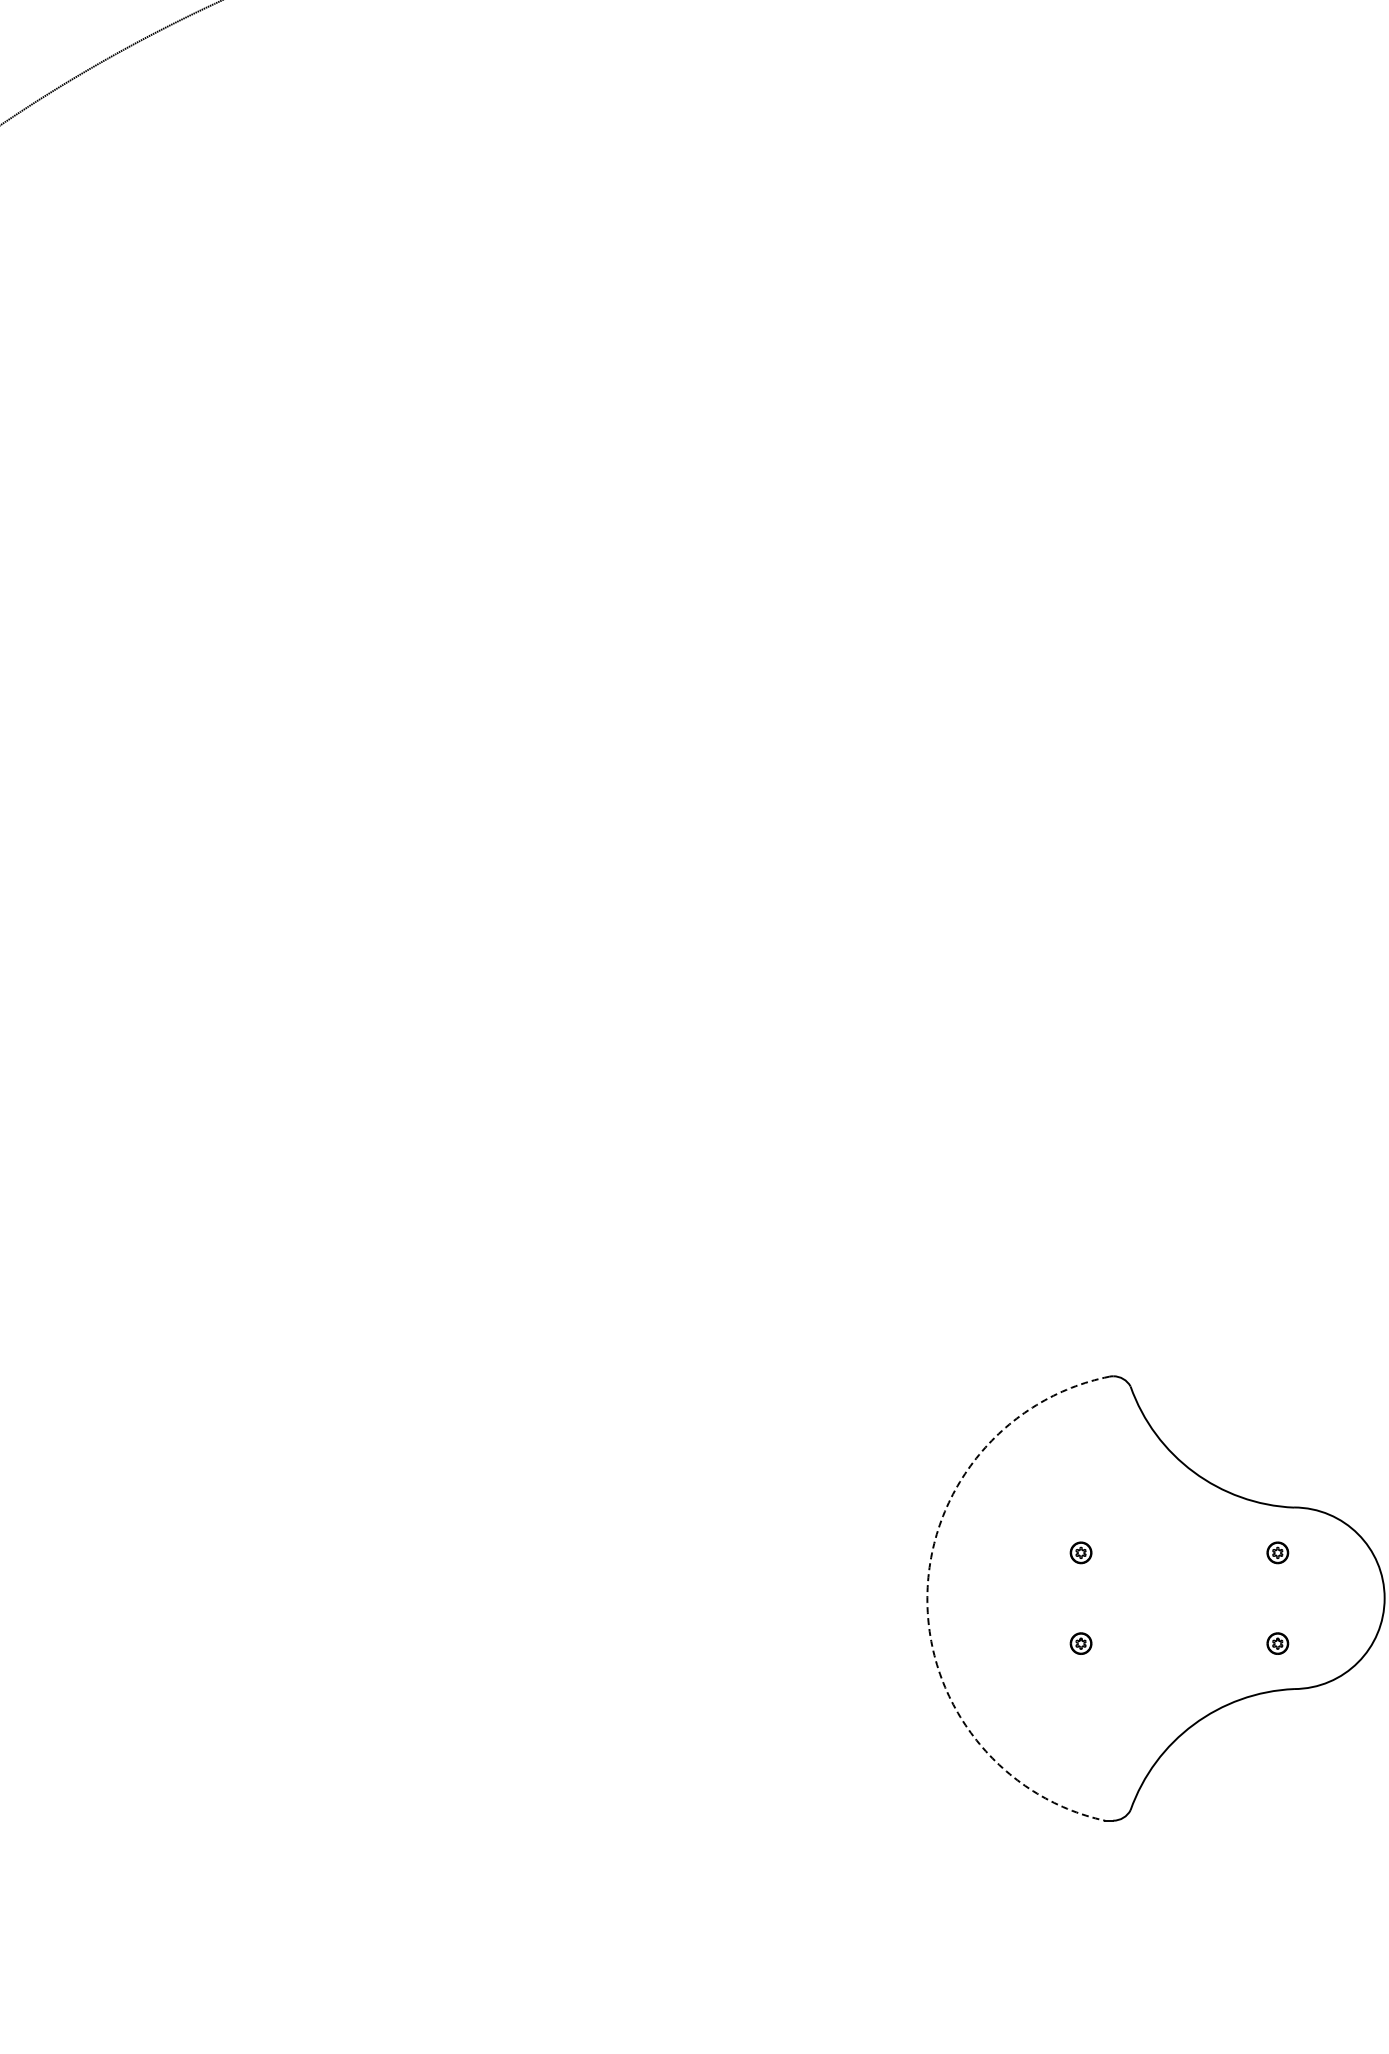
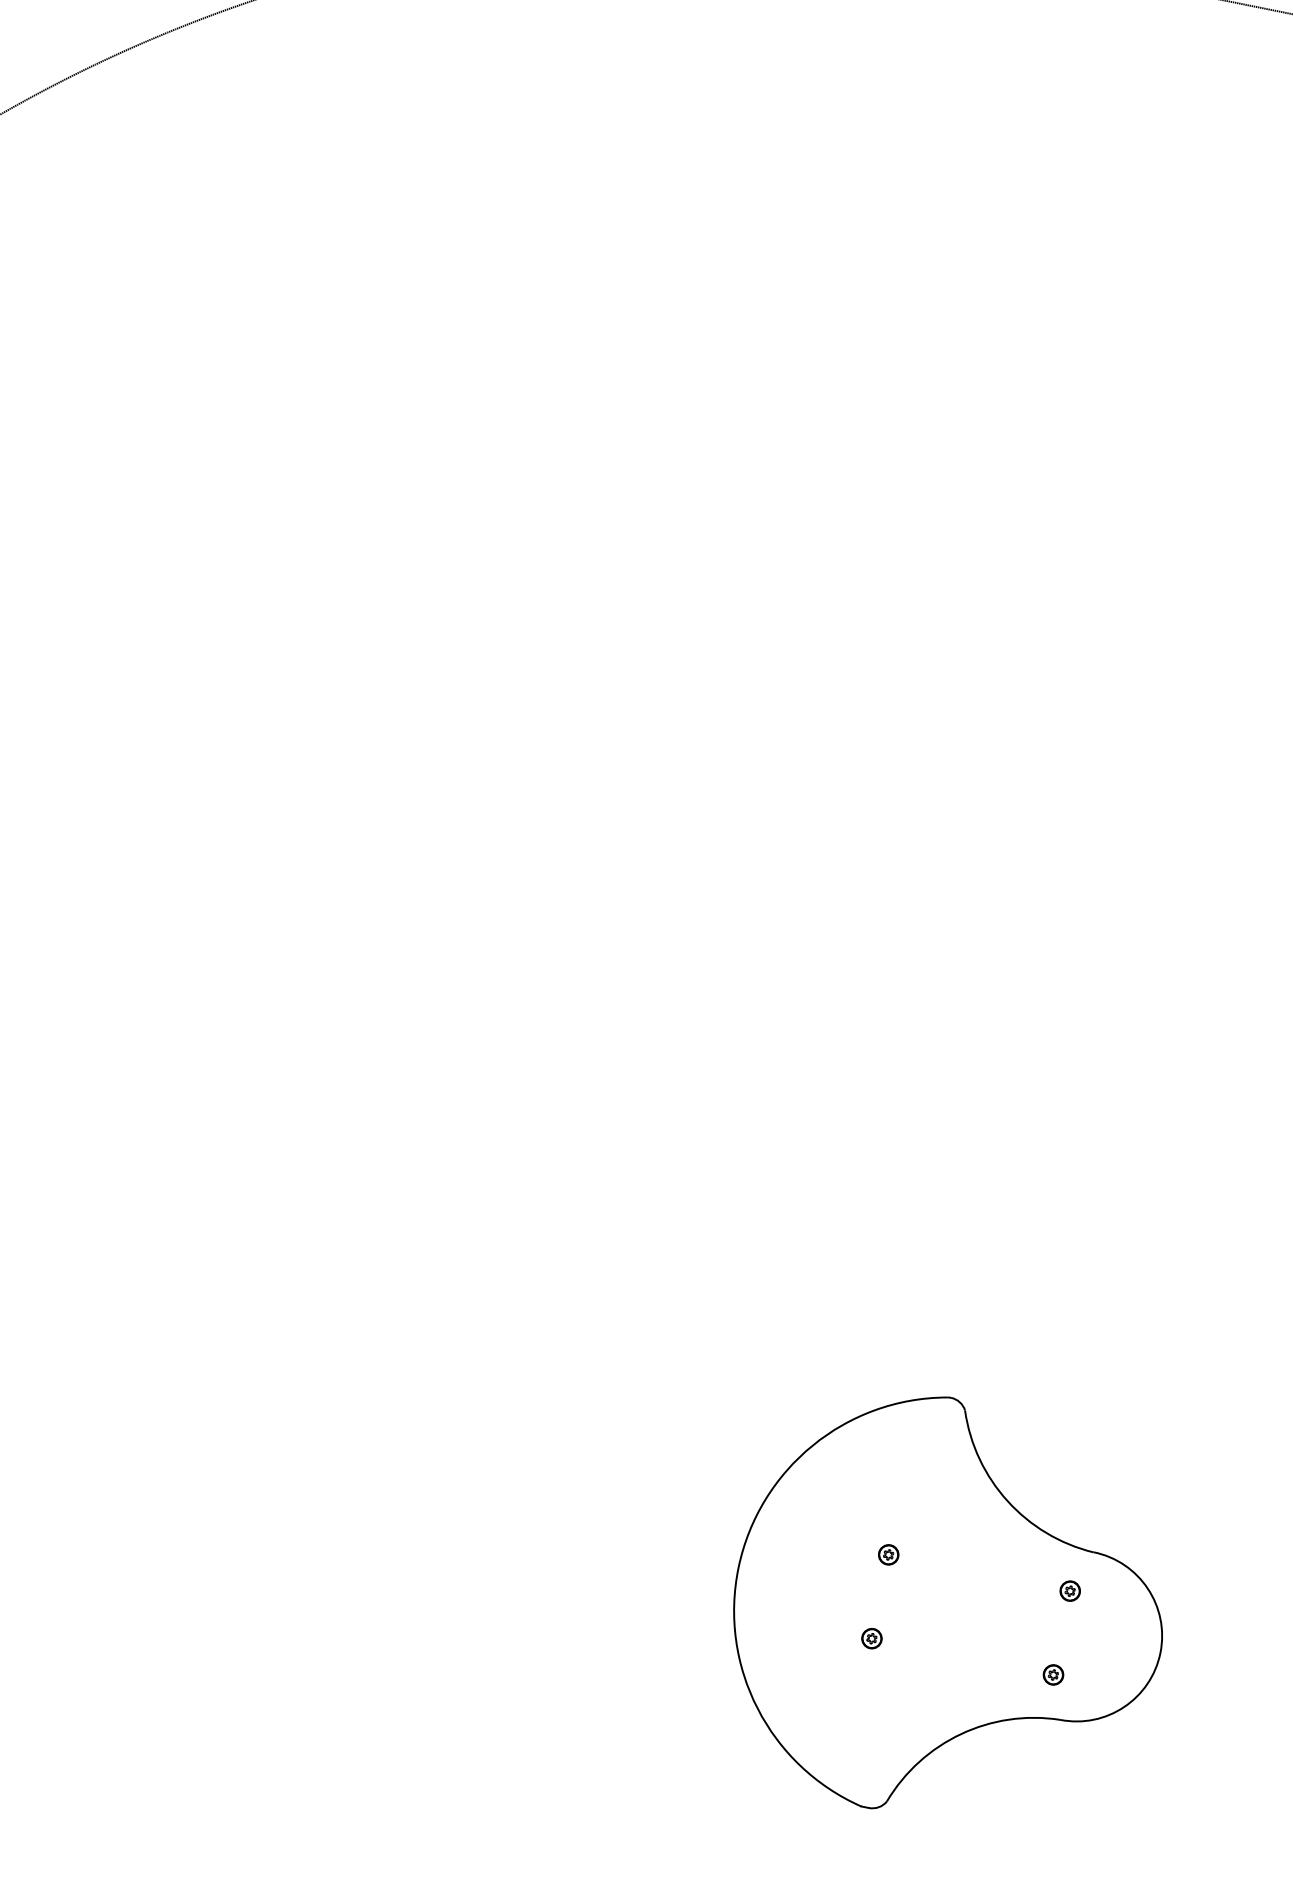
arc: (927, 1597) -> (738, 1567), dashed -> solid

